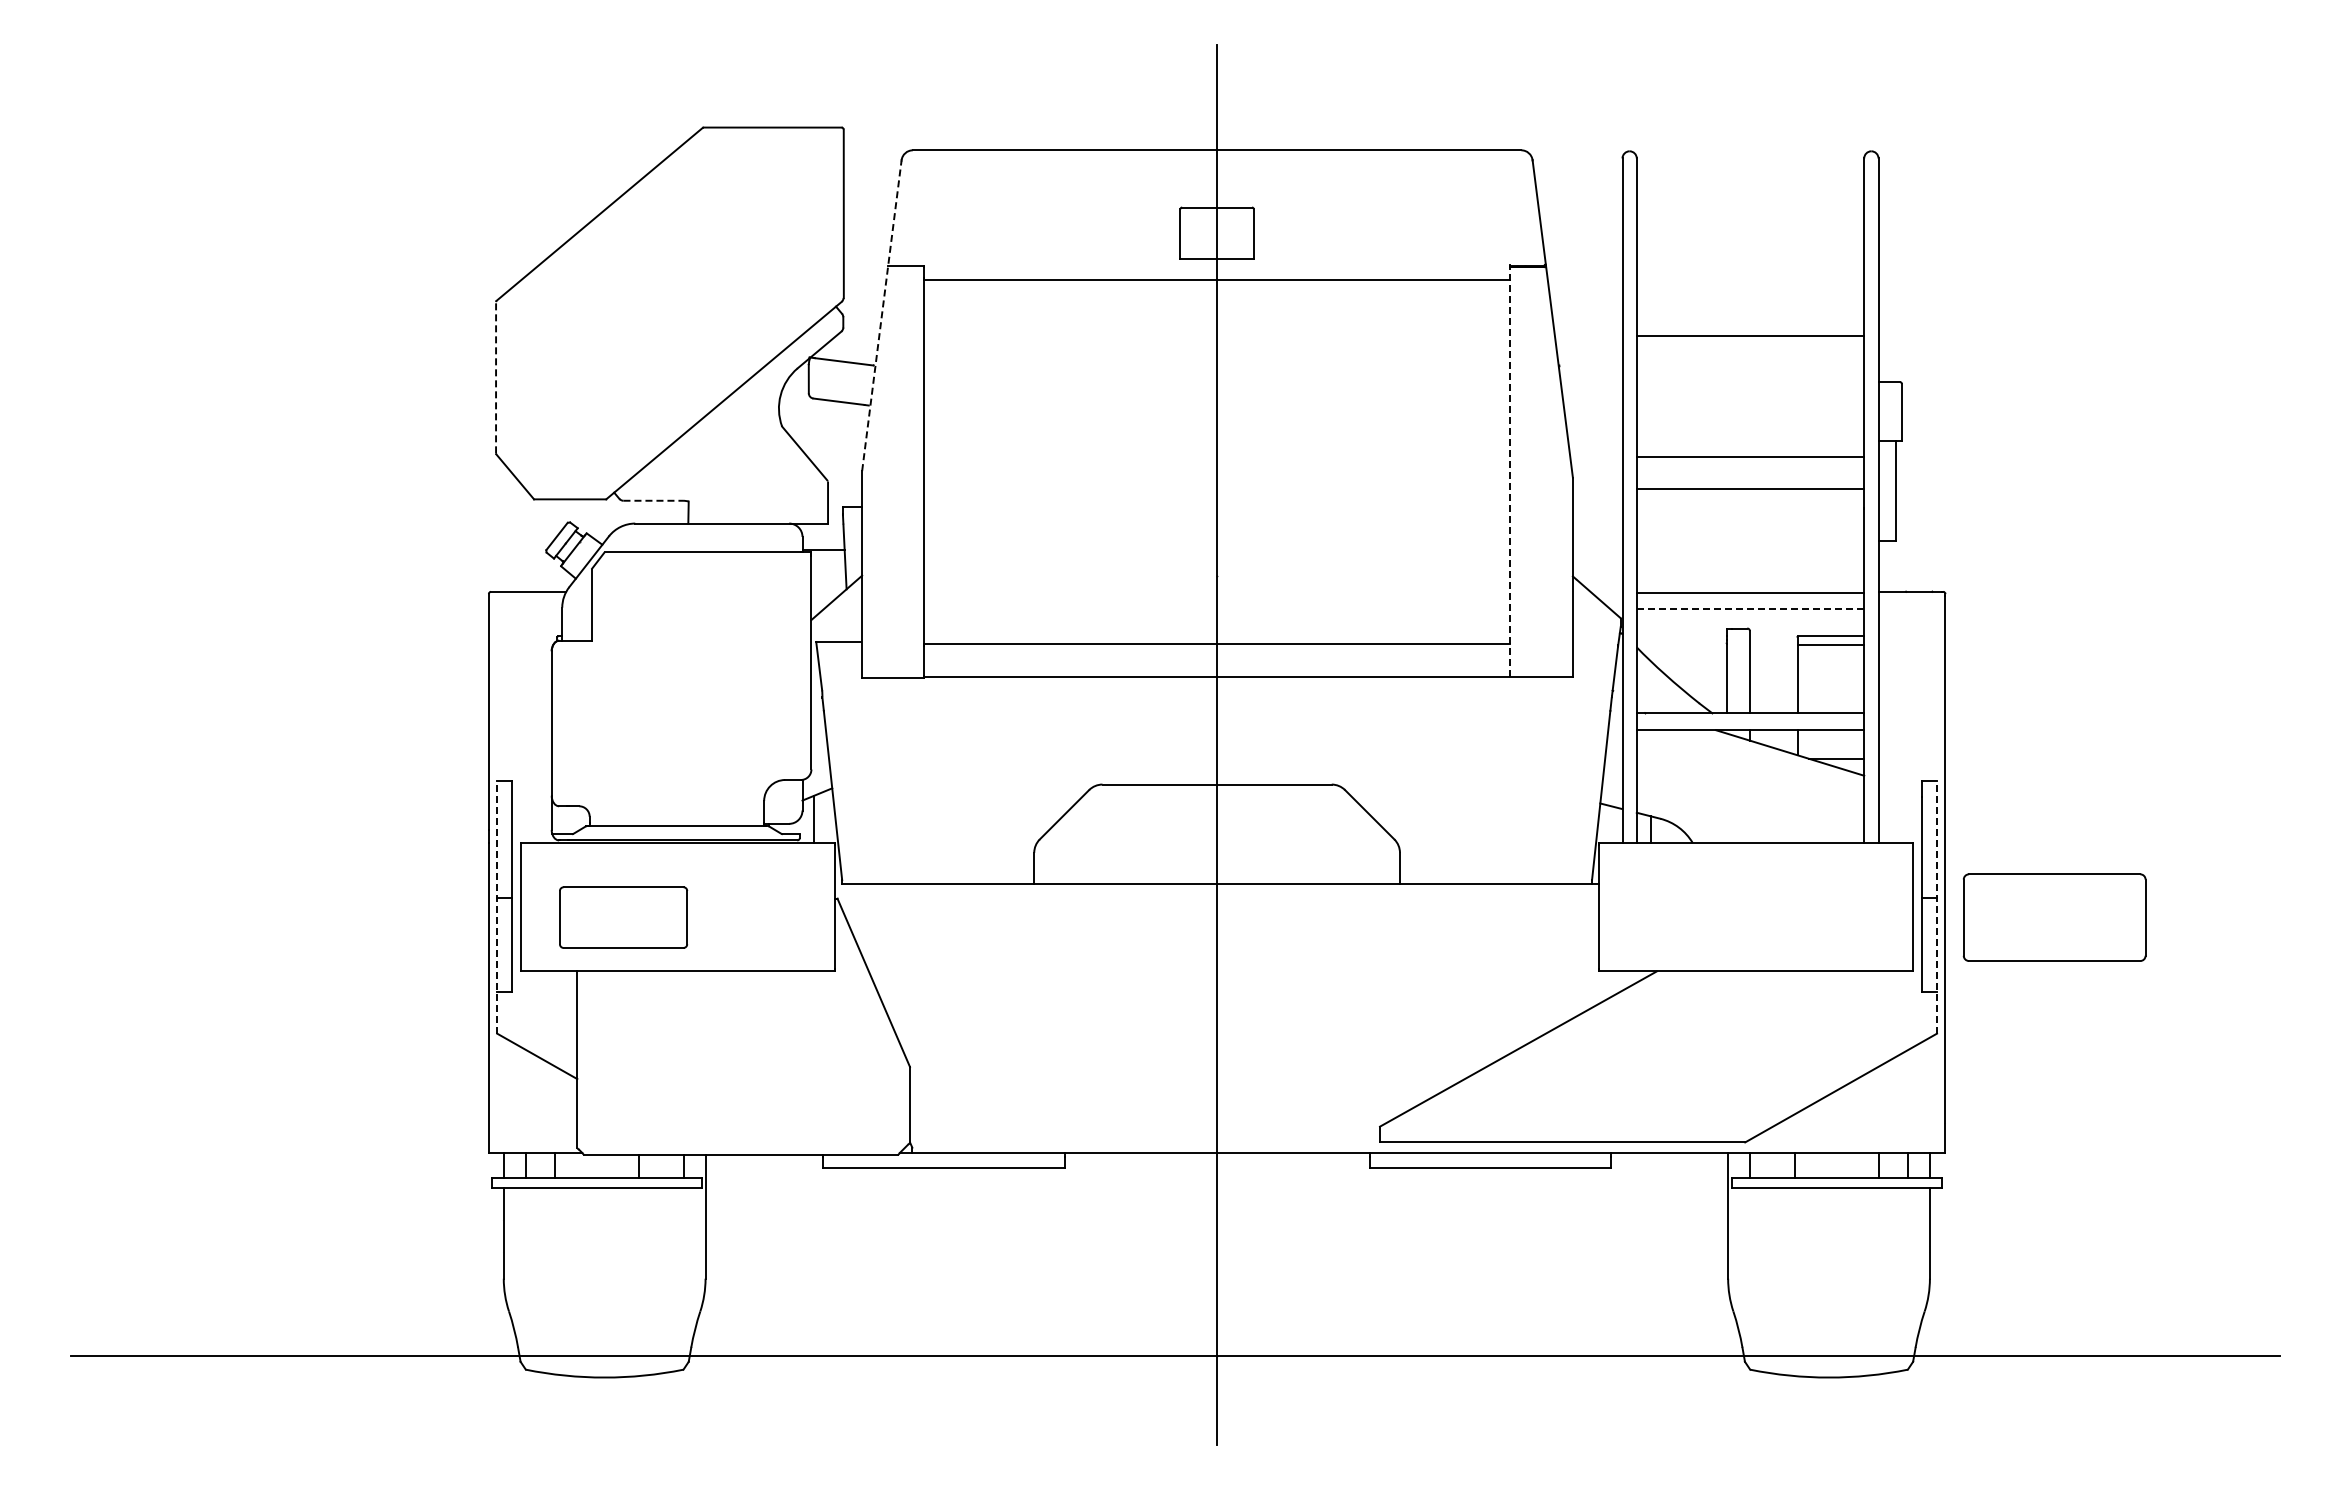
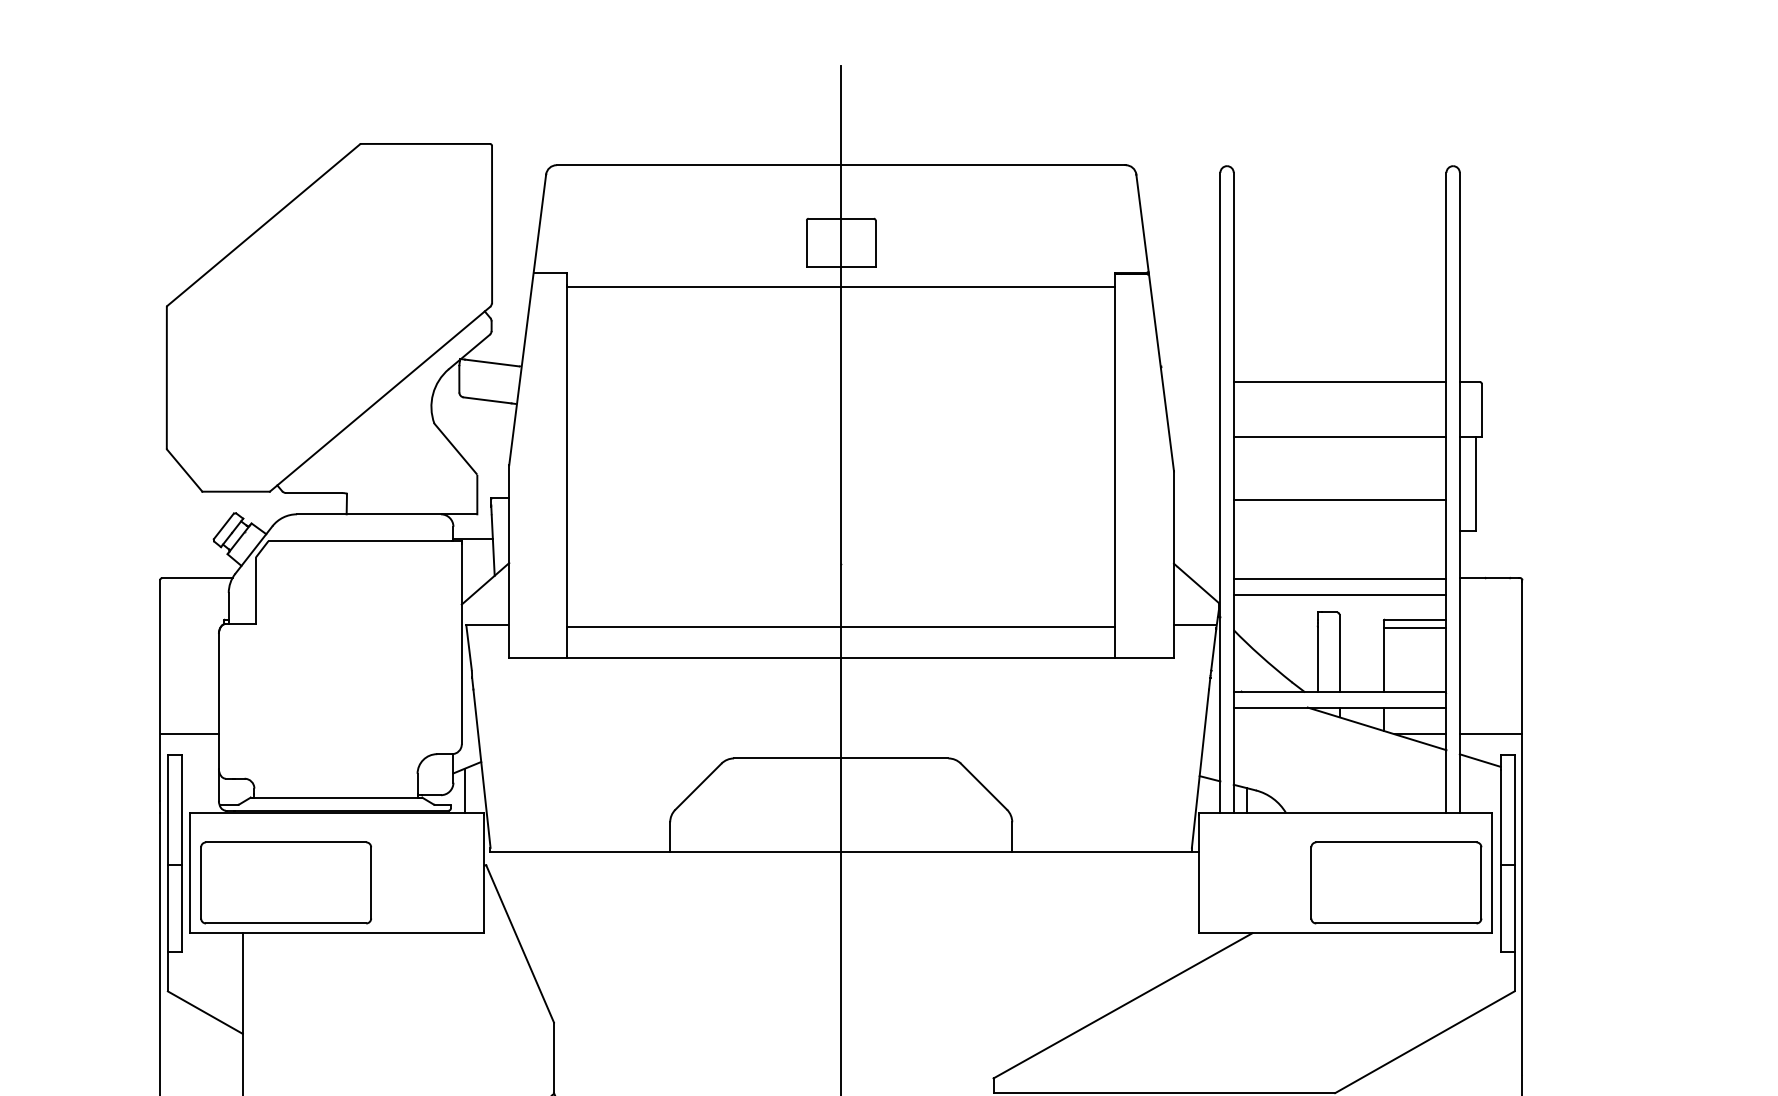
line: (881, 315) -> (527, 319), dashed -> solid
line: (1750, 336) -> (1340, 382), moved
line: (496, 377) -> (167, 377), dashed -> solid
line: (1750, 457) -> (1340, 500), moved
line: (1510, 471) -> (1115, 465), dashed -> solid
line: (1750, 488) -> (1340, 436), moved
line: (653, 500) -> (314, 492), dashed -> solid
line: (1750, 609) -> (1340, 594), dashed -> solid
line: (1594, 641) -> (1194, 624), added
line: (520, 758) -> (189, 734), added
line: (1911, 758) -> (1490, 734), added
line: (1900, 786) -> (1480, 760), added
line: (497, 907) -> (168, 873), dashed -> solid
line: (1937, 907) -> (1515, 873), dashed -> solid
part: (623, 917) -> (286, 882), size x1.43
part: (2054, 917) -> (1396, 882), moved

